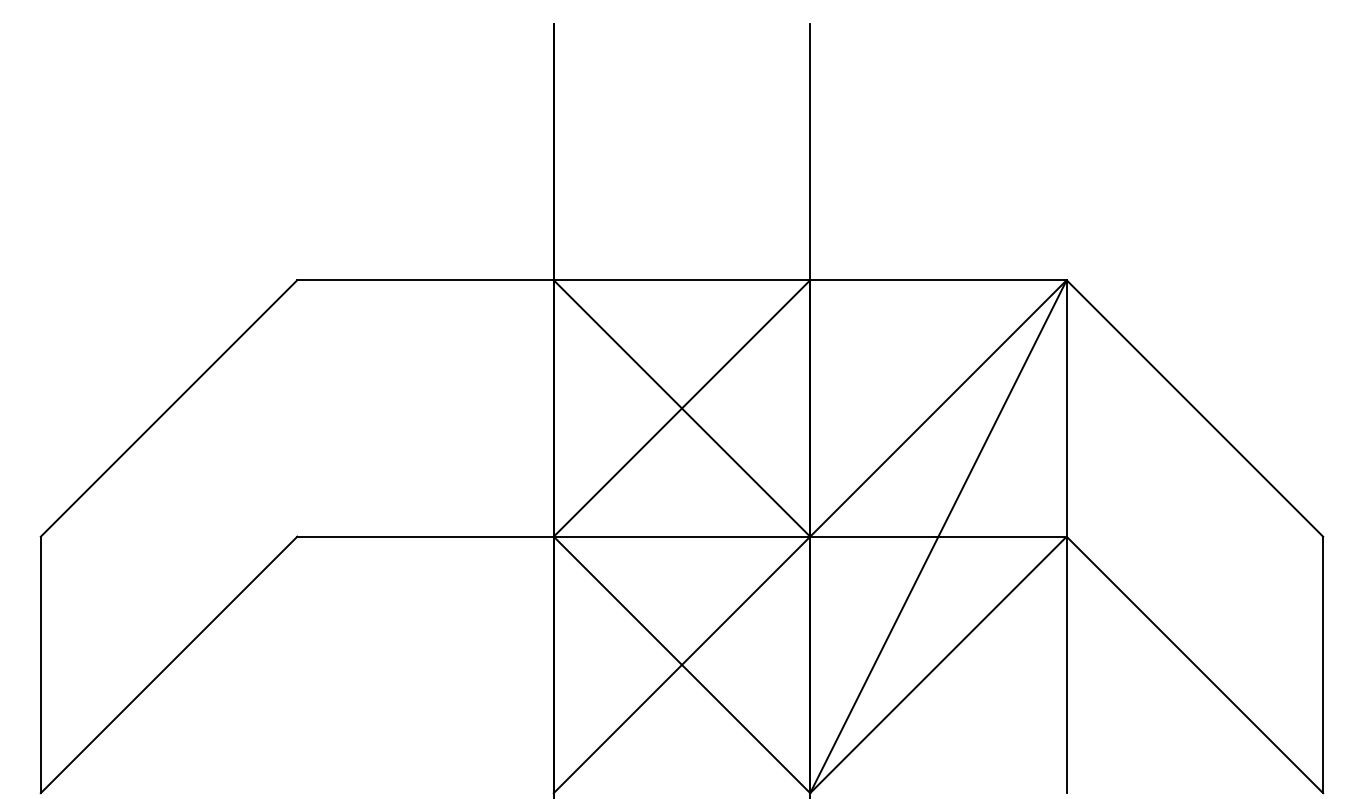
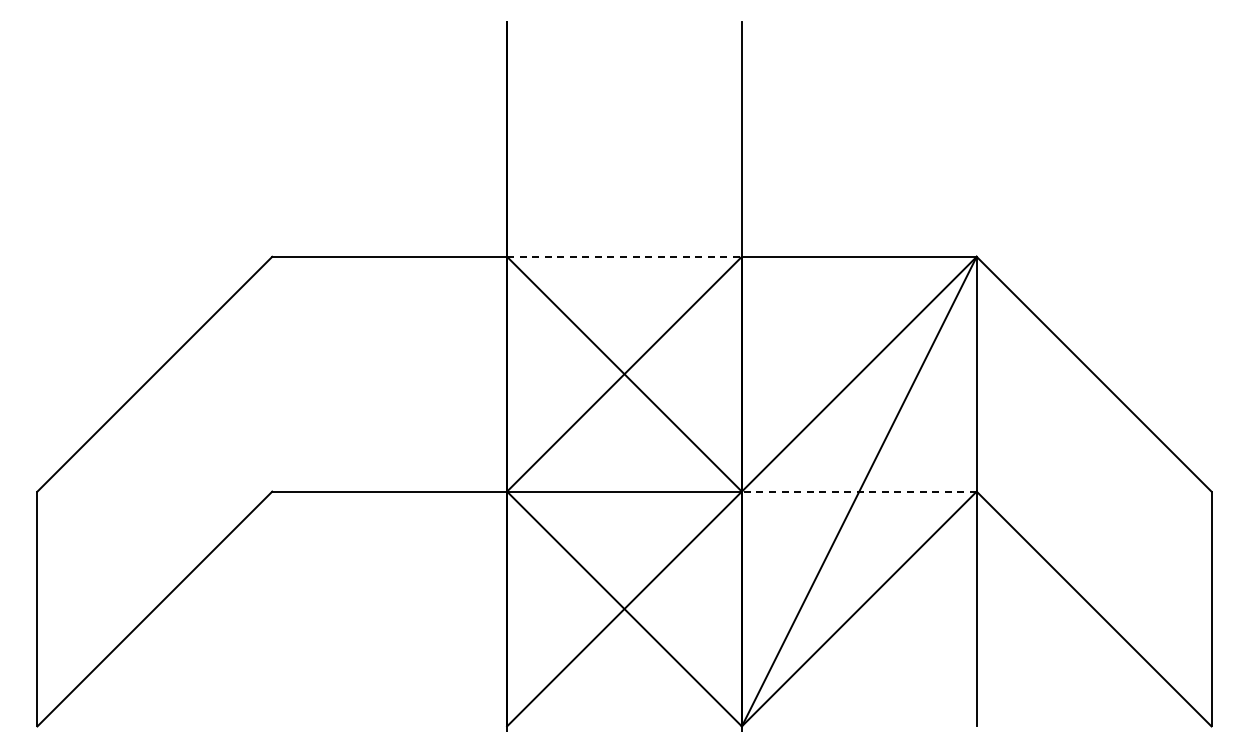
line: (682, 279) -> (624, 256), solid -> dashed
line: (937, 536) -> (858, 491), solid -> dashed

